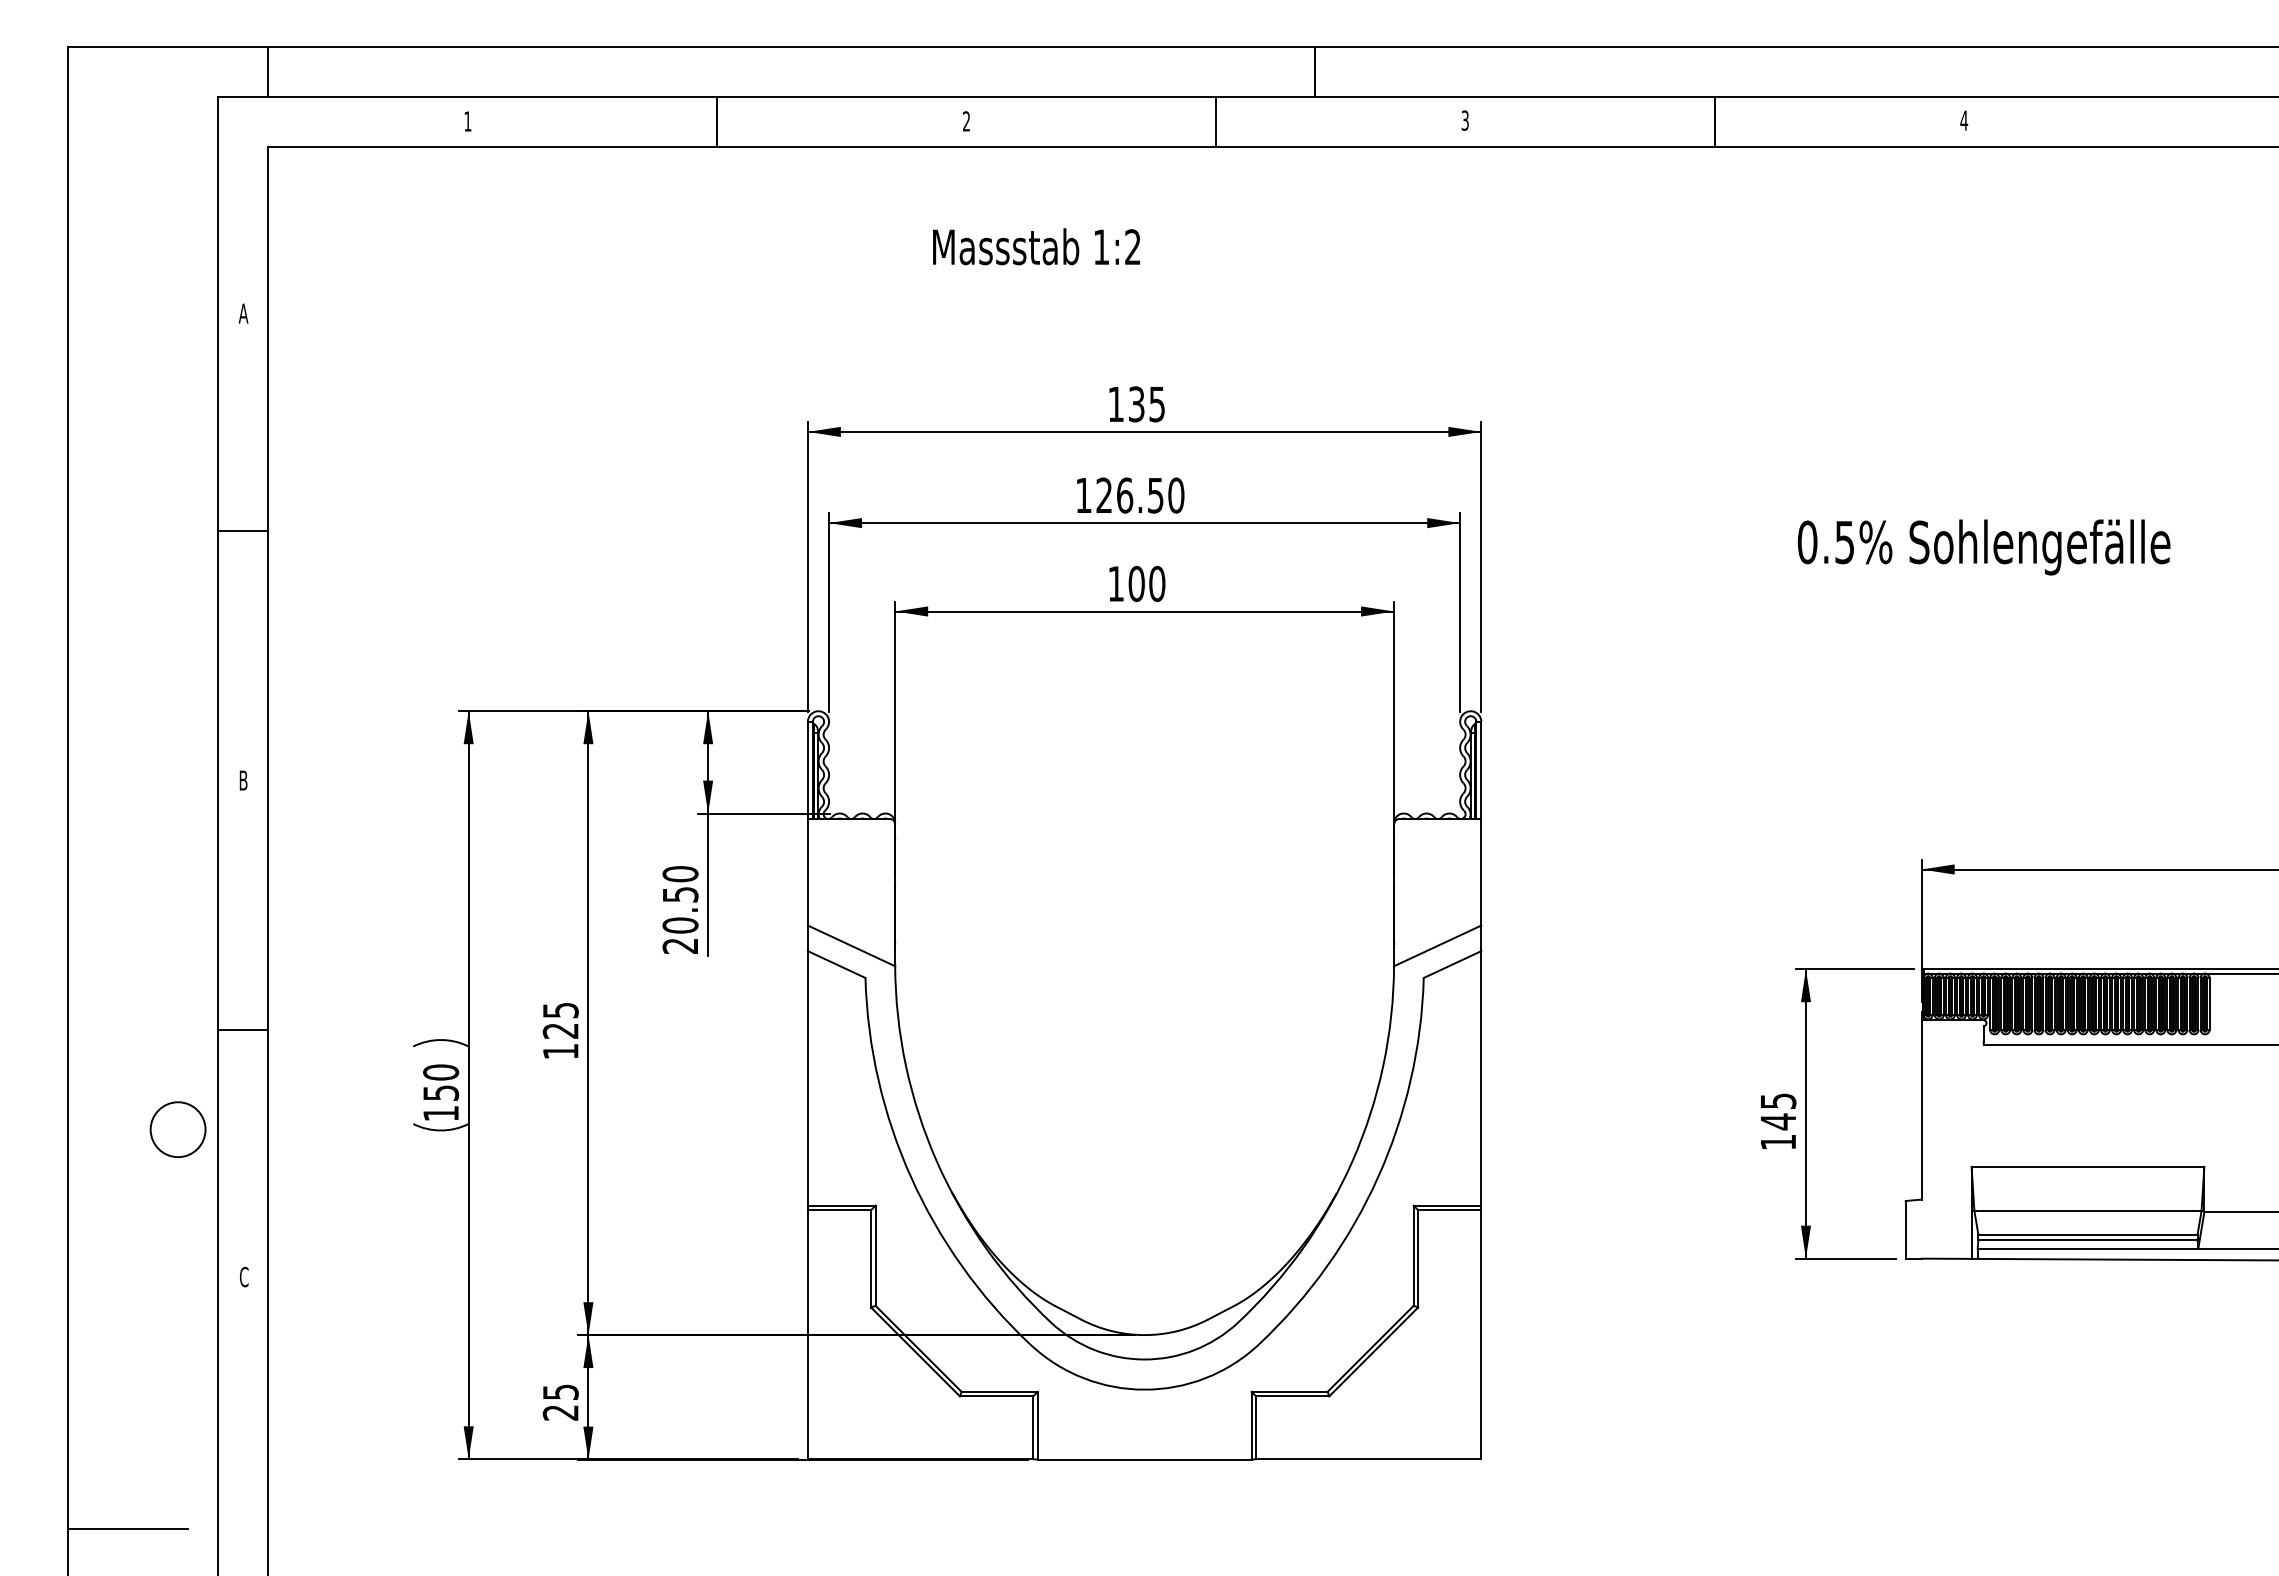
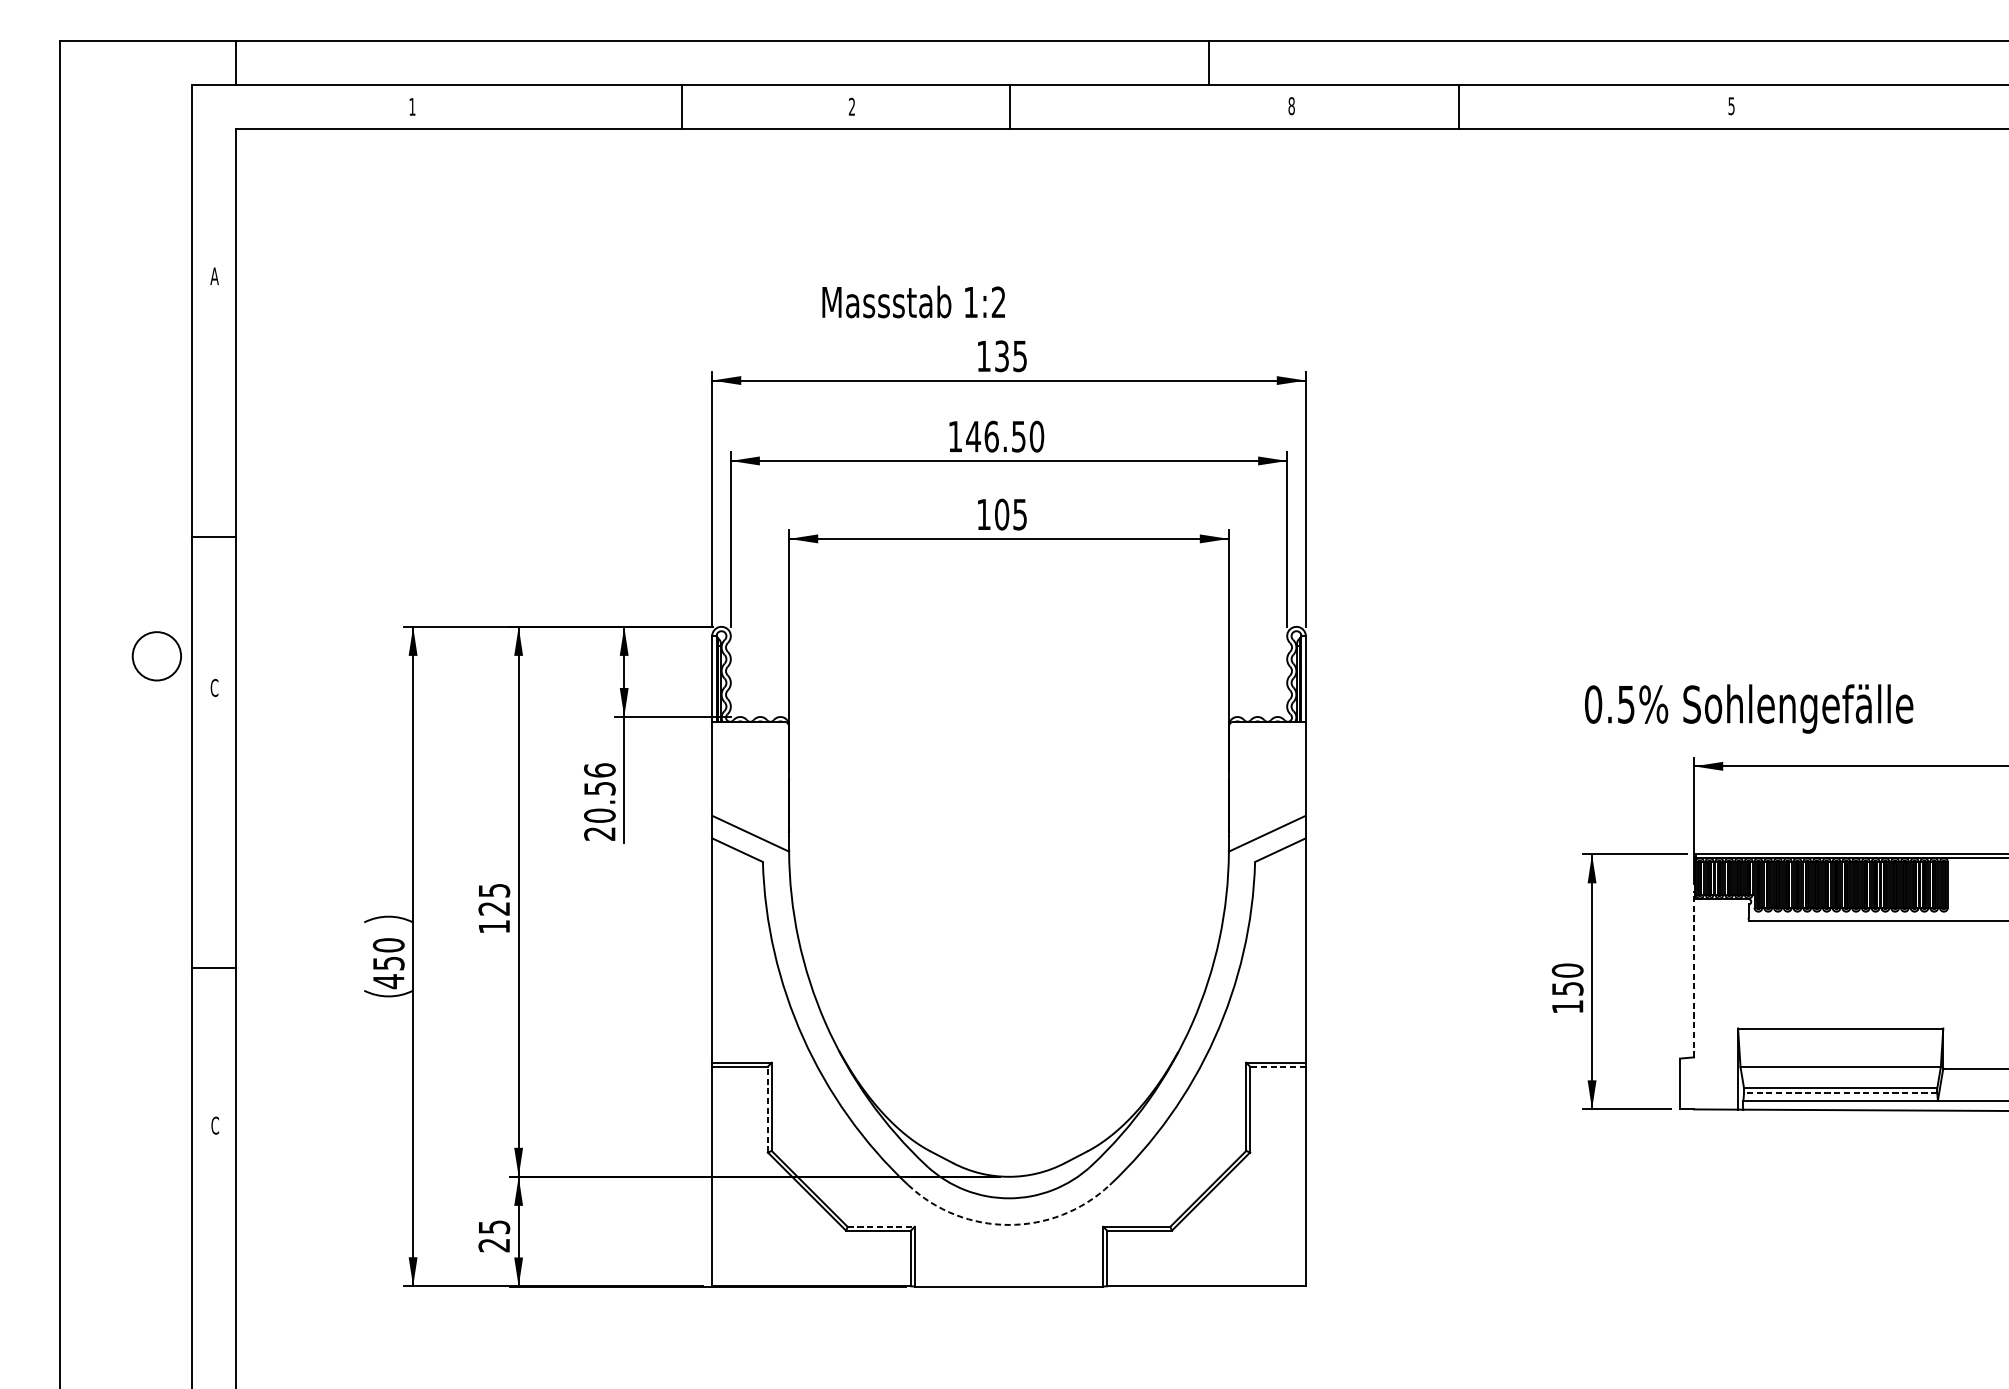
line: (1315, 72) -> (1209, 63), moved
text: (1464, 120) -> (1291, 106), 3 -> 8
text: (1964, 120) -> (1731, 106), 4 -> 5
line: (716, 121) -> (681, 106), moved
line: (1215, 121) -> (1009, 106), moved
line: (1714, 121) -> (1458, 106), moved
text: (1036, 246) -> (913, 301), moved
text: (1103, 494) -> (972, 435), 126.50 -> 146.50
line: (242, 531) -> (213, 537), moved
text: (1983, 547) -> (1748, 709), moved
text: (1157, 583) -> (1020, 514), 100 -> 105
text: (243, 780) -> (214, 687), B -> C
text: (680, 874) -> (599, 770), 20.50 -> 20.56
line: (242, 1029) -> (213, 967), moved
line: (1921, 1106) -> (1693, 975), solid -> dashed
text: (1778, 1111) -> (1567, 979), 145 -> 150
text: (440, 1113) -> (388, 981), 150 -> 450
circle: (177, 1129) -> (156, 656), moved
line: (1449, 1210) -> (1277, 1066), solid -> dashed
line: (2087, 1240) -> (1840, 1093), solid -> dashed
line: (871, 1258) -> (768, 1109), solid -> dashed
arc: (1144, 1389) -> (1008, 1224), solid -> dashed
line: (999, 1391) -> (881, 1226), solid -> dashed
line: (128, 1528) -> (113, 1347), removed

